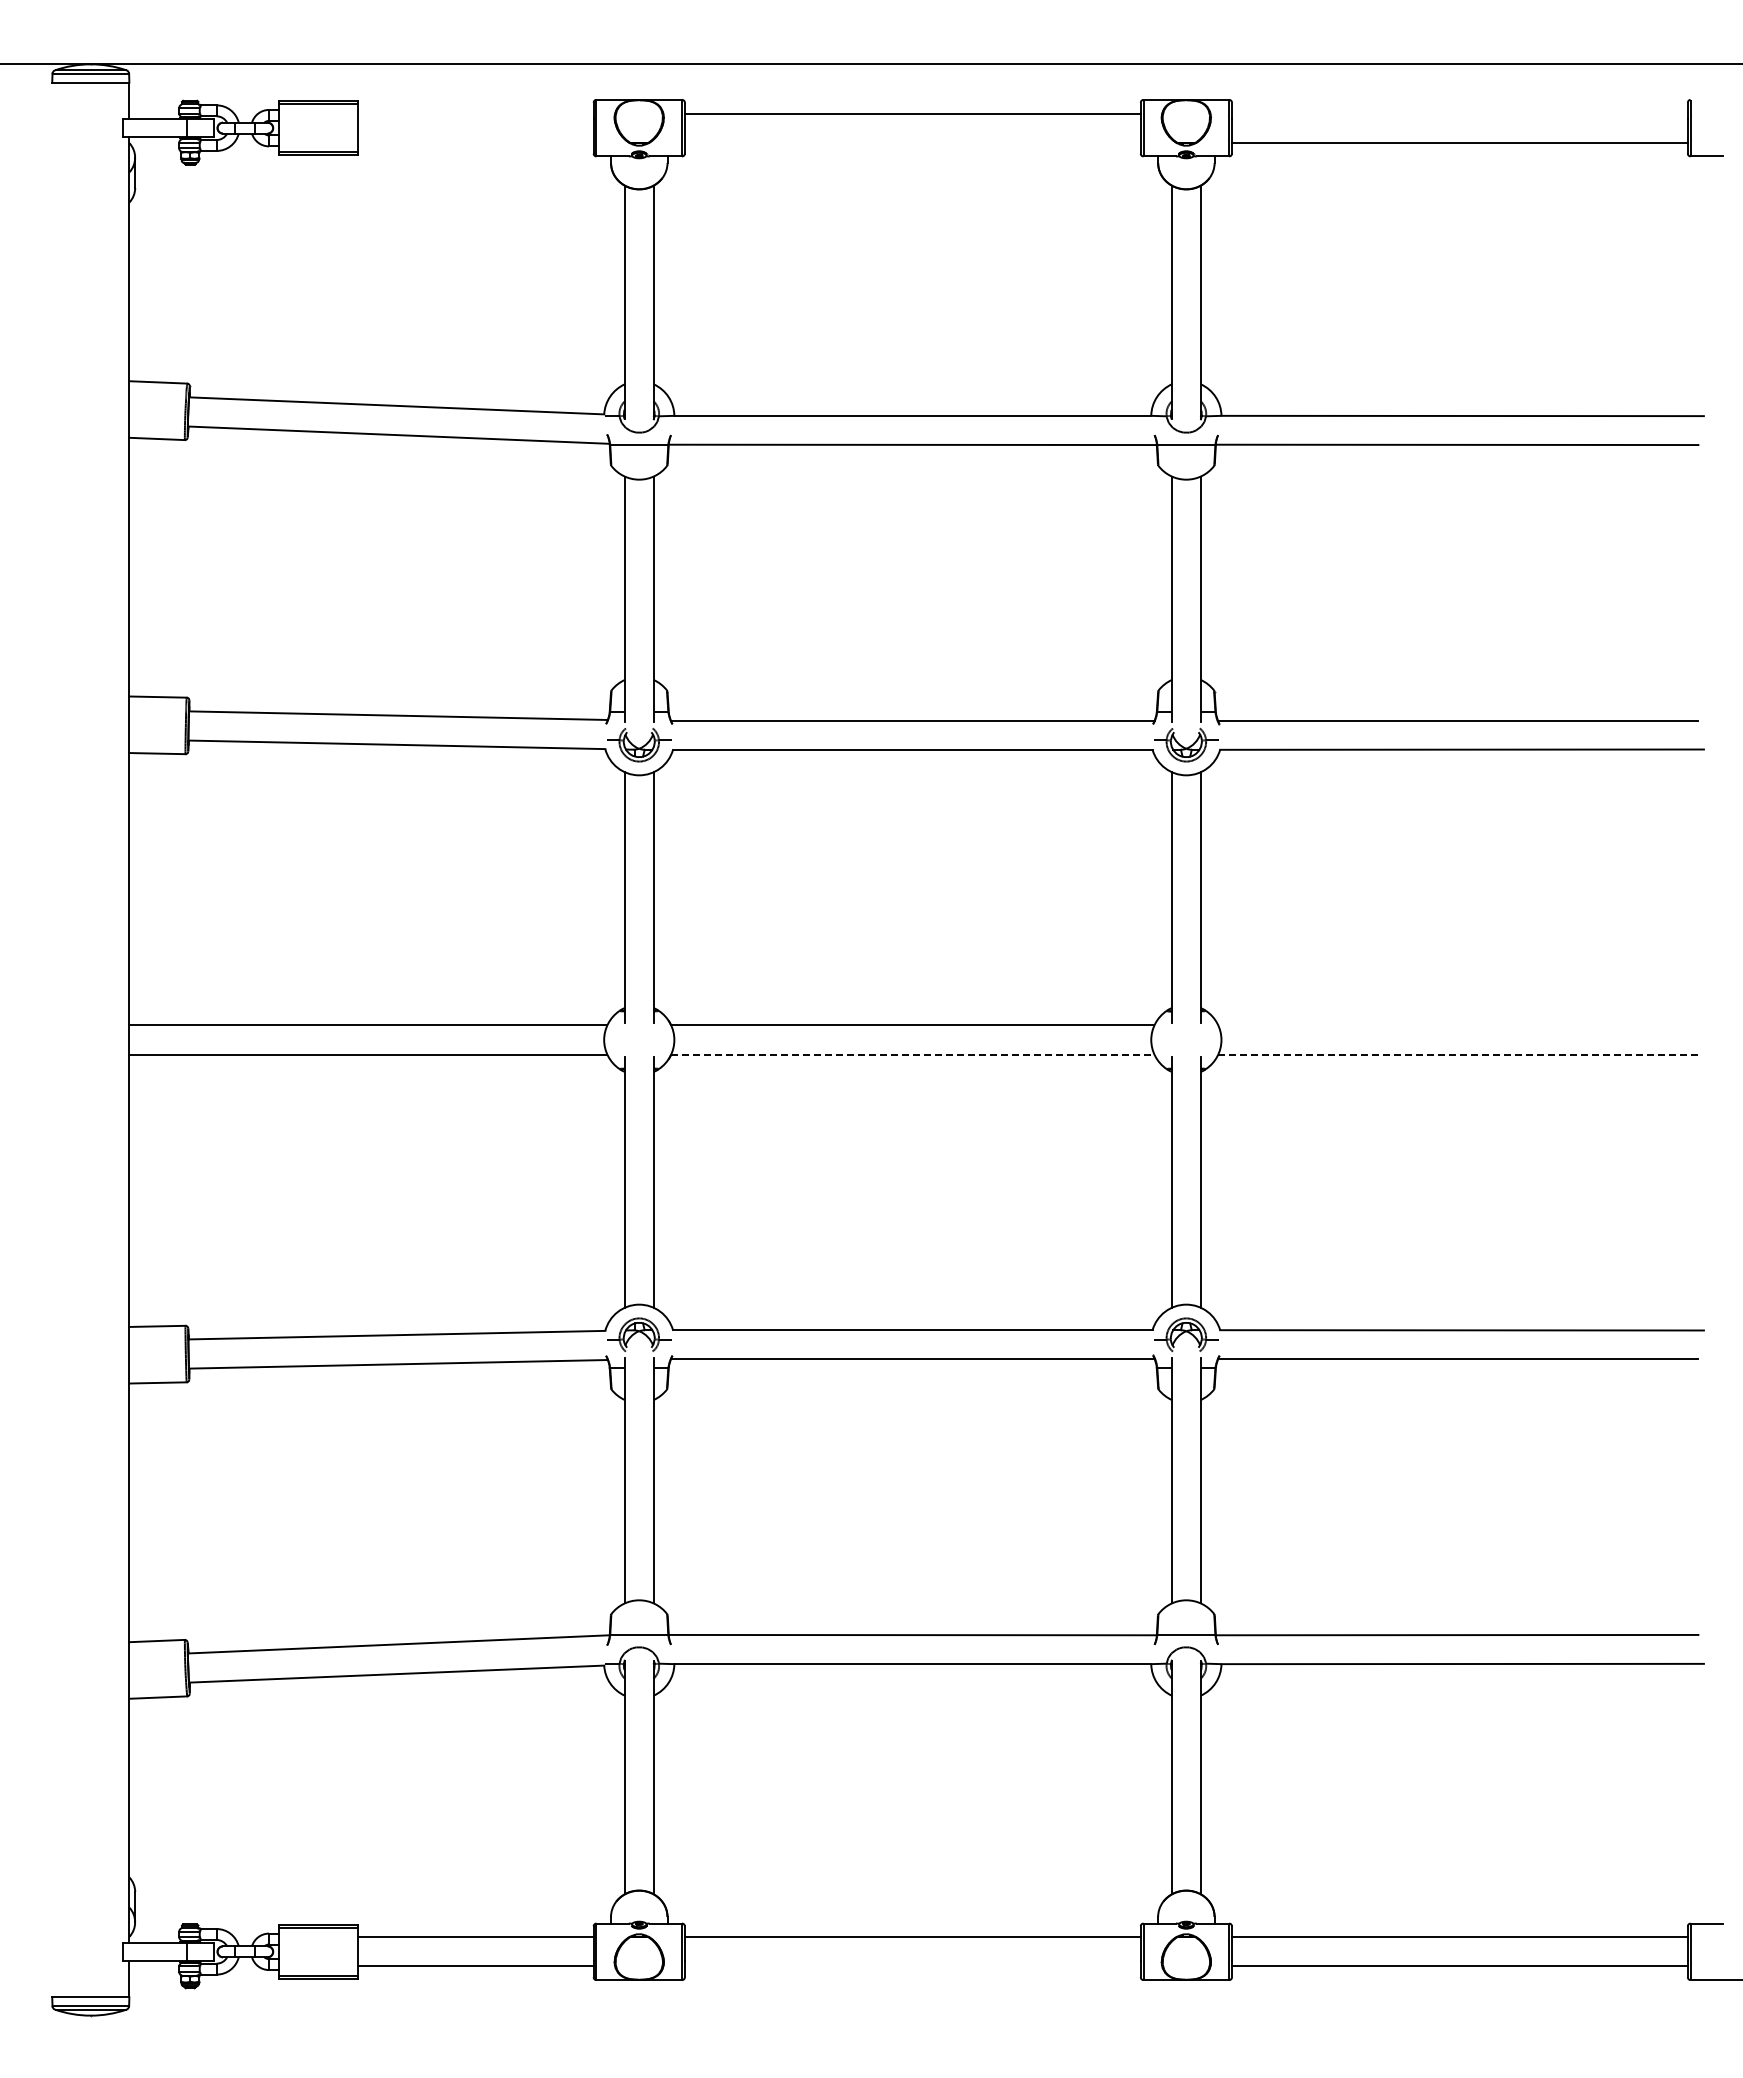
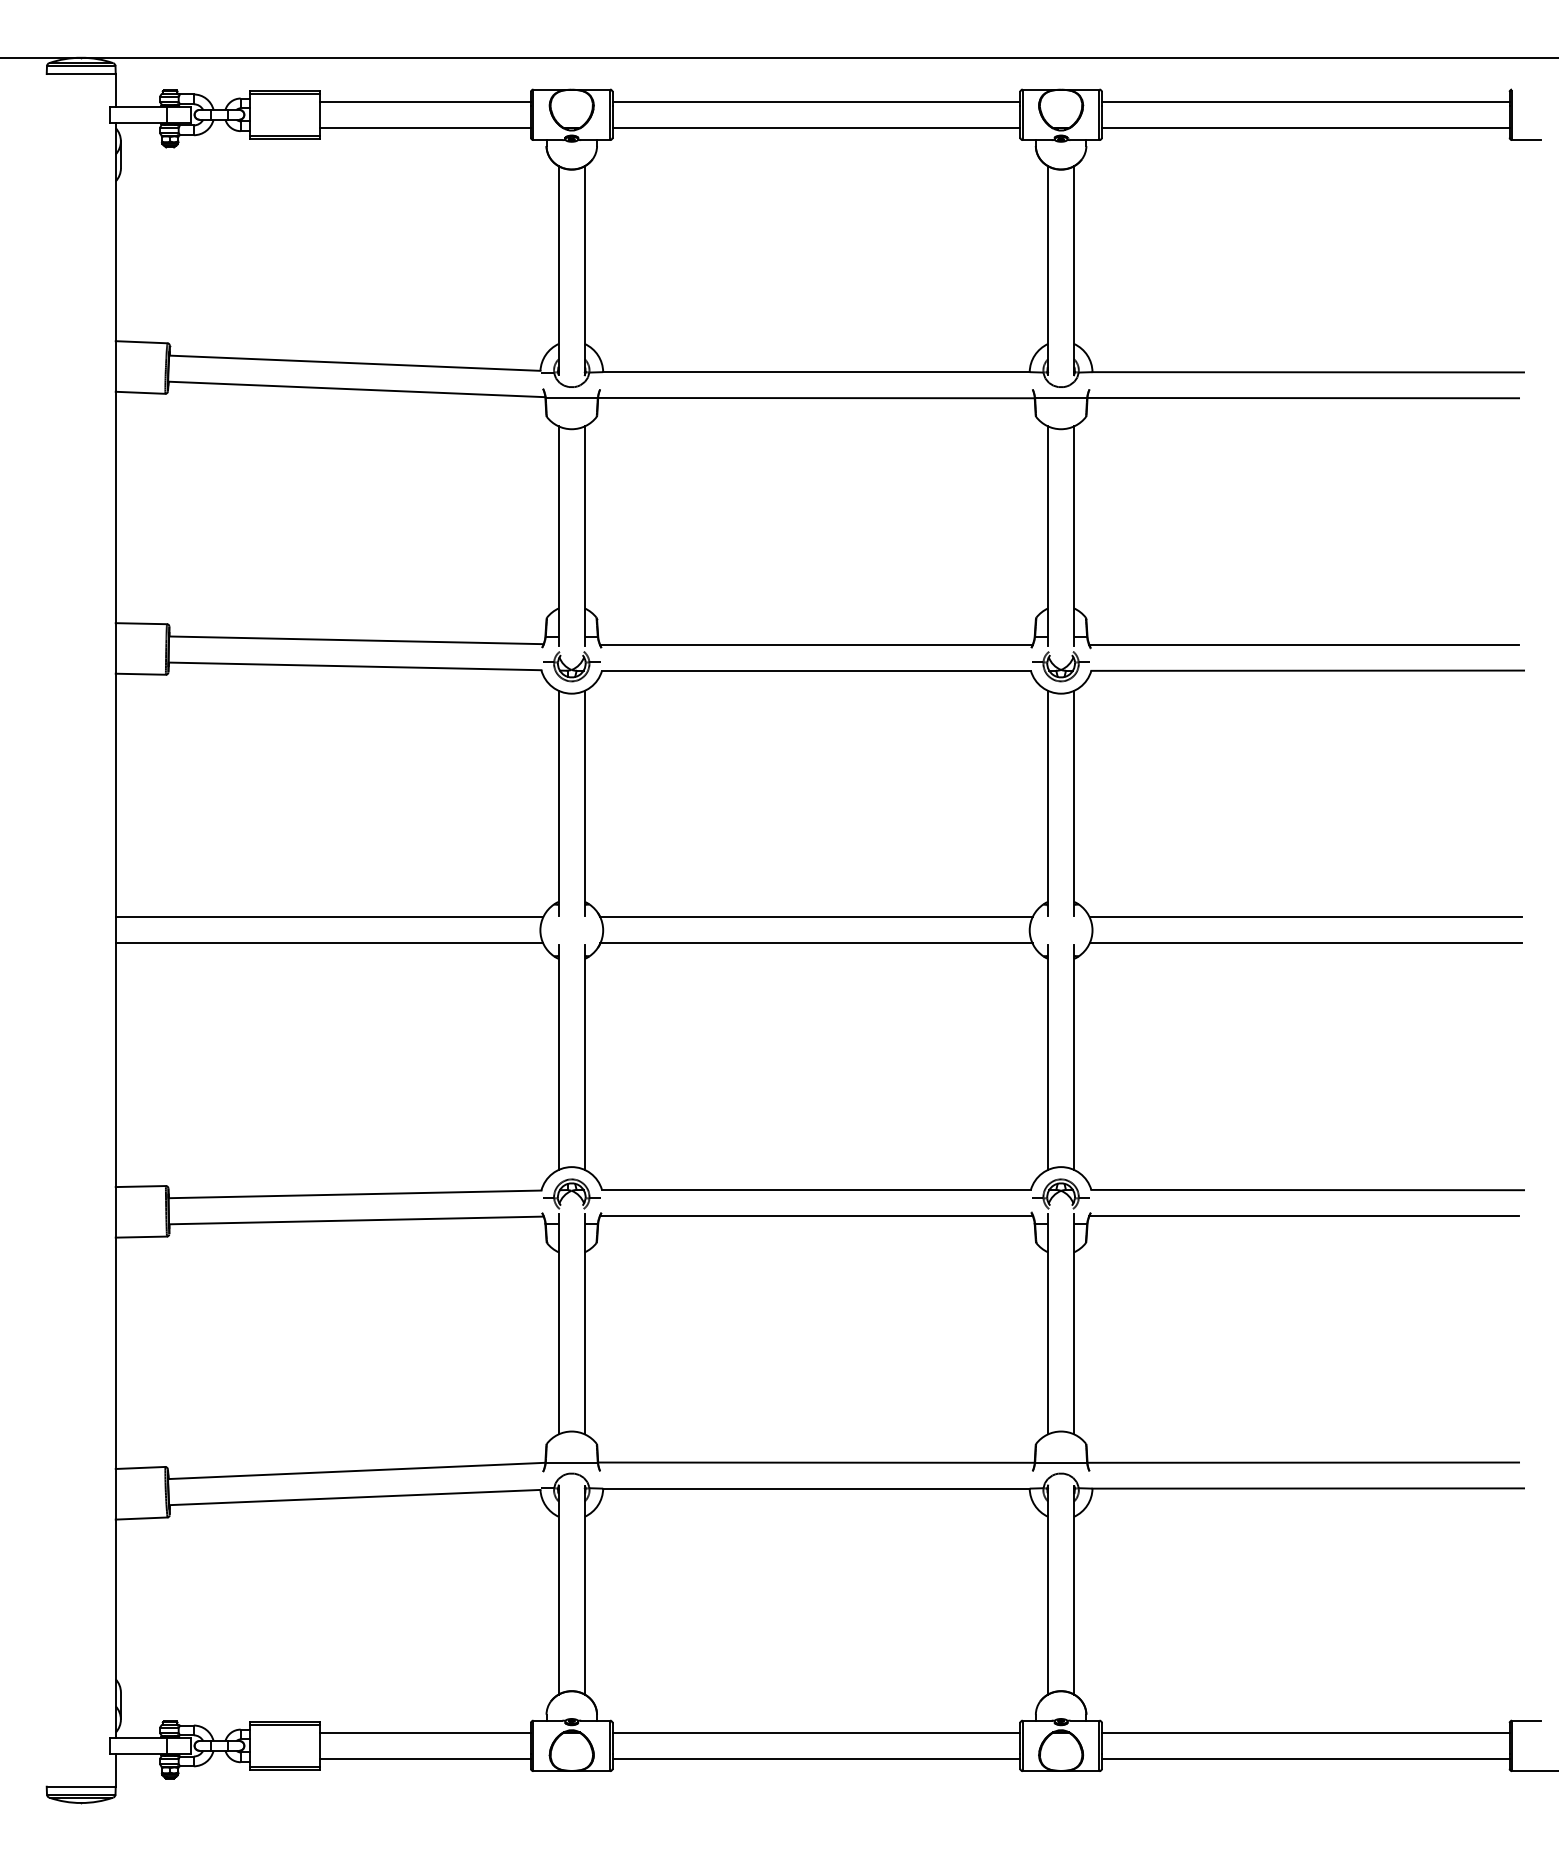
line: (475, 113) -> (425, 101), added
line: (1459, 113) -> (1305, 101), added
line: (475, 142) -> (425, 127), added
line: (912, 142) -> (816, 127), added
line: (1459, 1025) -> (1305, 917), added
line: (912, 1054) -> (816, 943), dashed -> solid
line: (1459, 1054) -> (1305, 943), dashed -> solid
line: (912, 1966) -> (816, 1759), added

